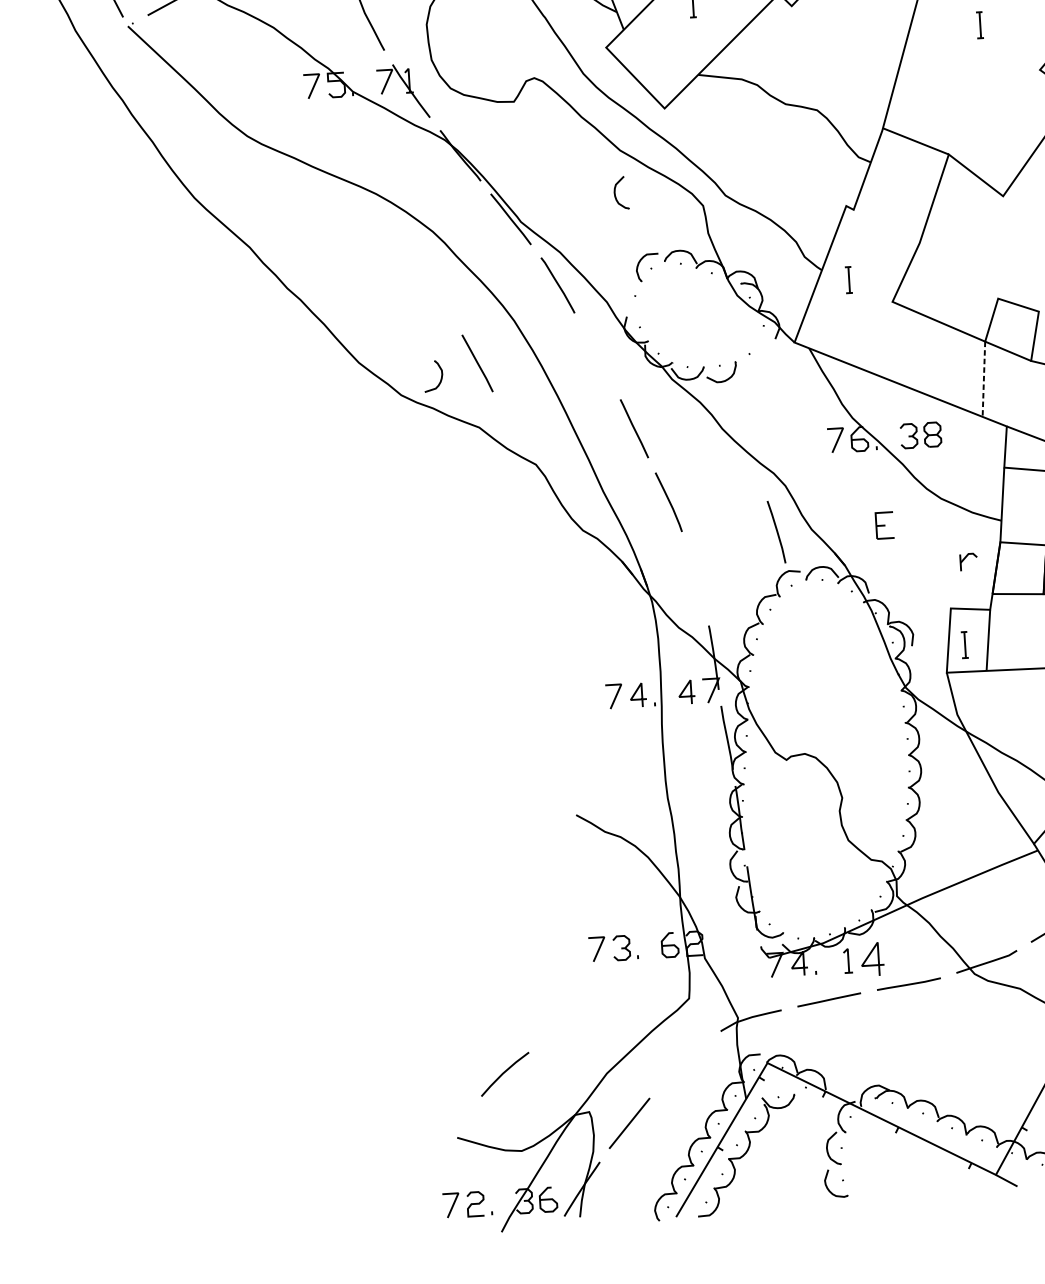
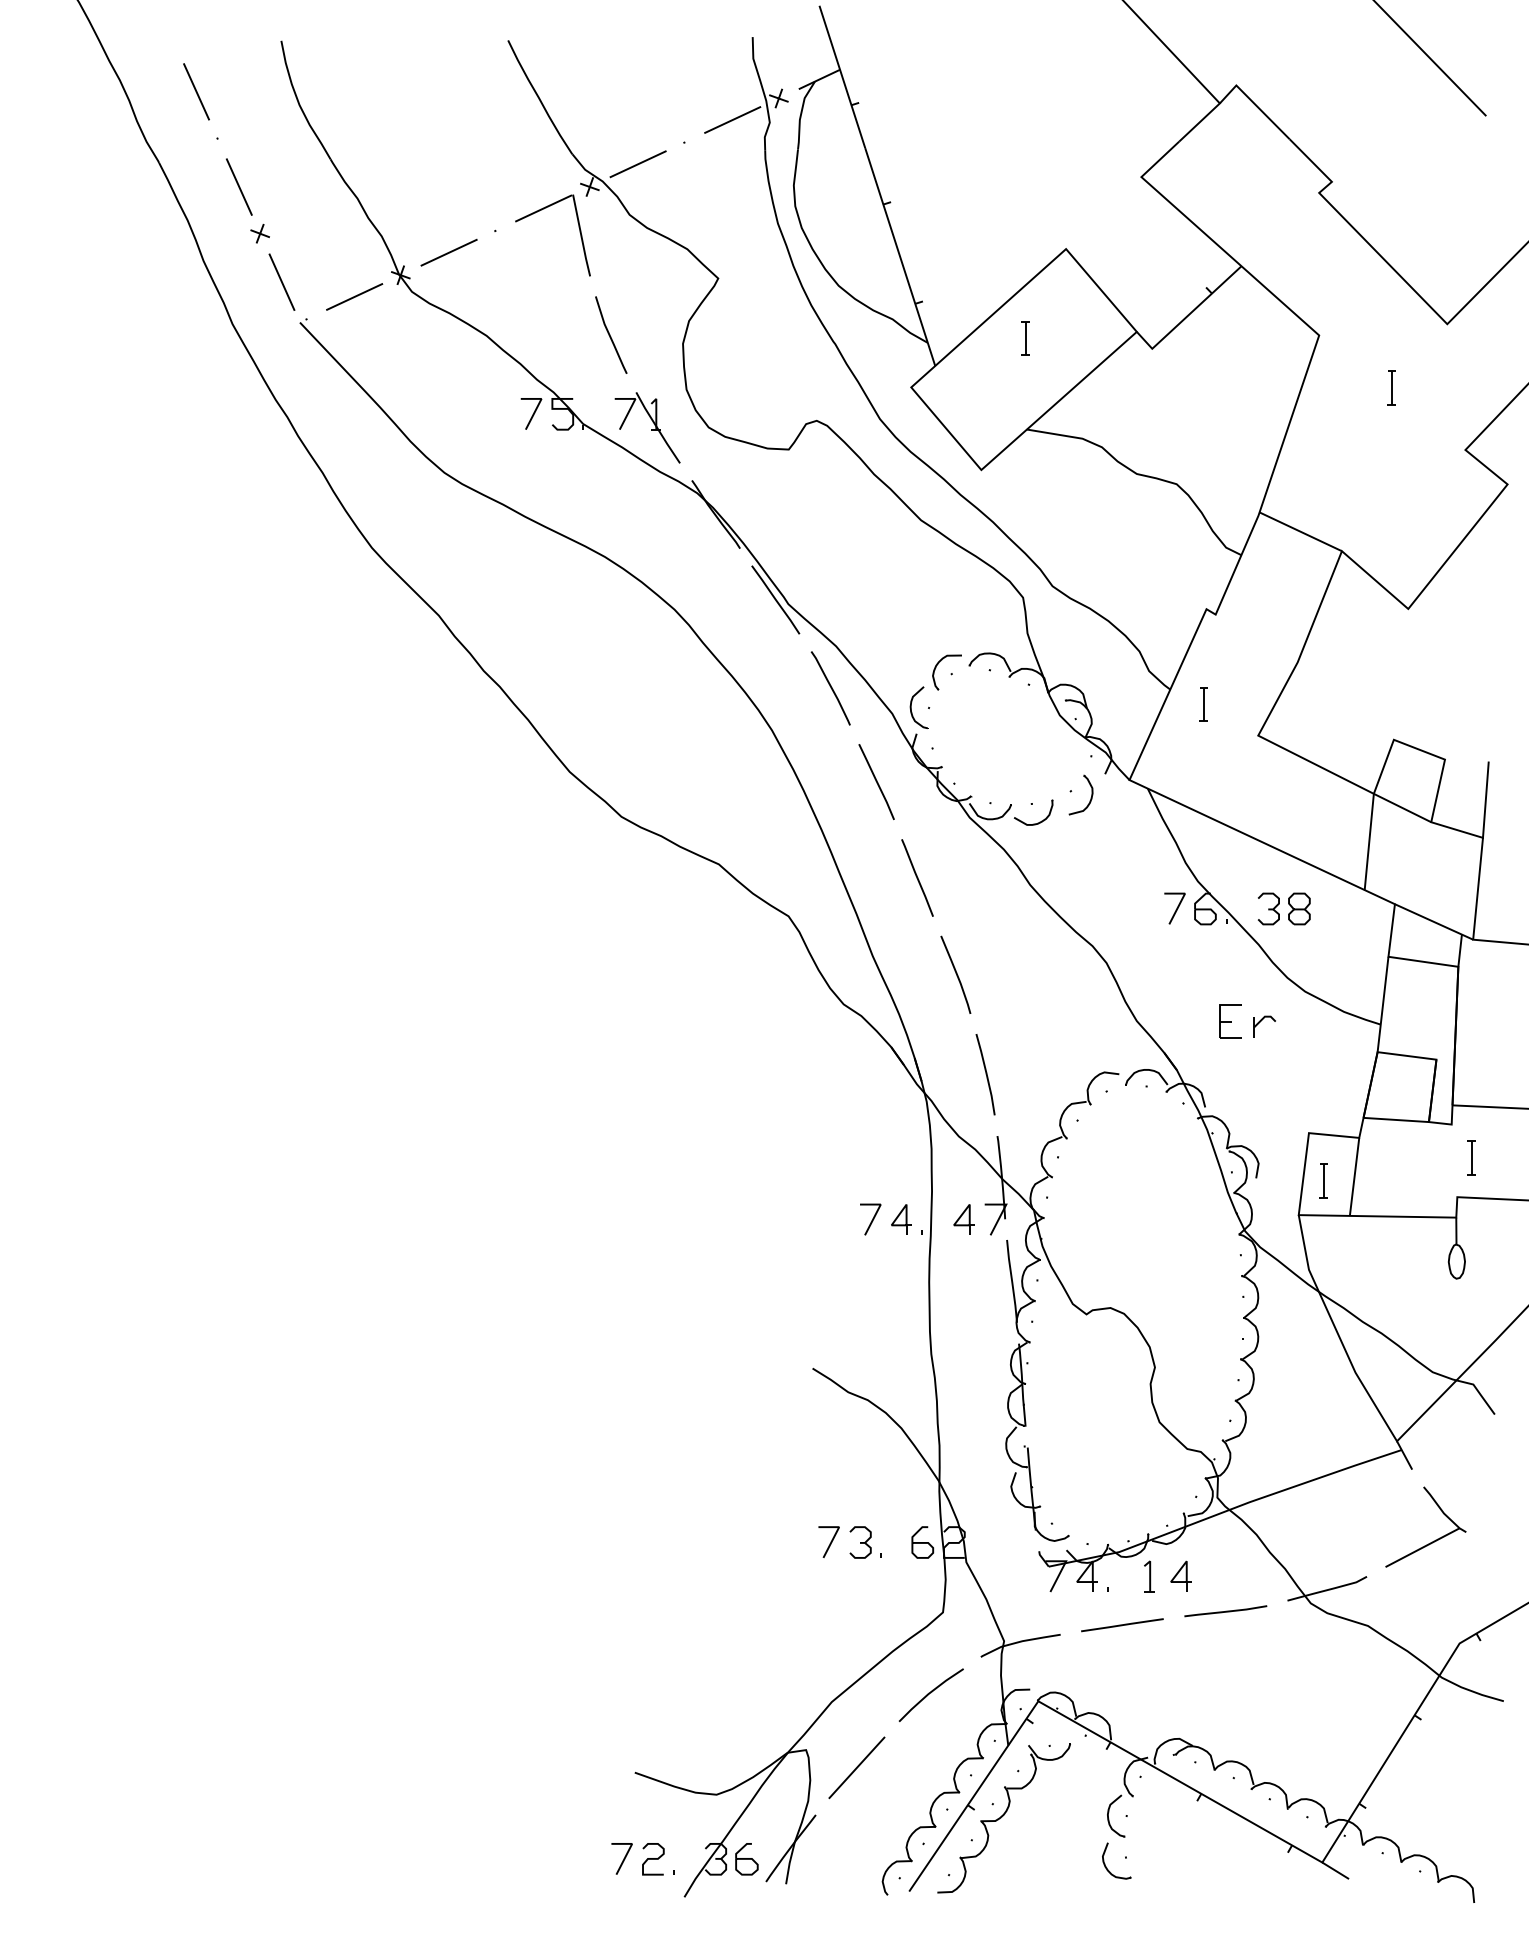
part: (615, 193) -> (911, 707), moved
line: (477, 363) -> (876, 781), moved
part: (440, 377) -> (1090, 797), moved
line: (984, 380) -> (1369, 843), dashed -> solid
line: (776, 532) -> (985, 1074), moved
part: (968, 561) -> (1264, 1026), moved
part: (872, 958) -> (1180, 1575), size x0.71
line: (503, 1073) -> (929, 1694), moved

